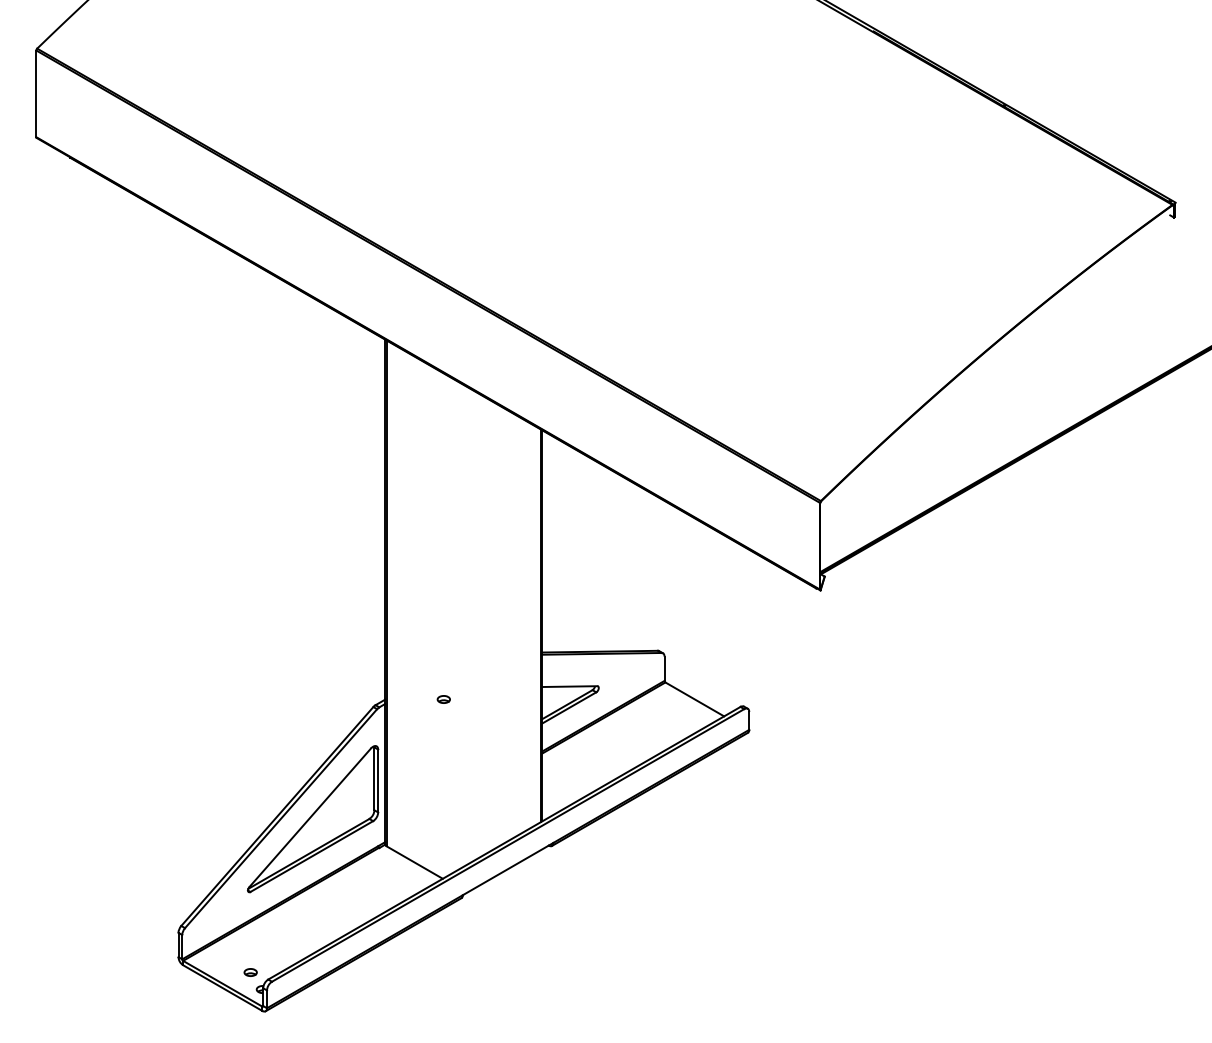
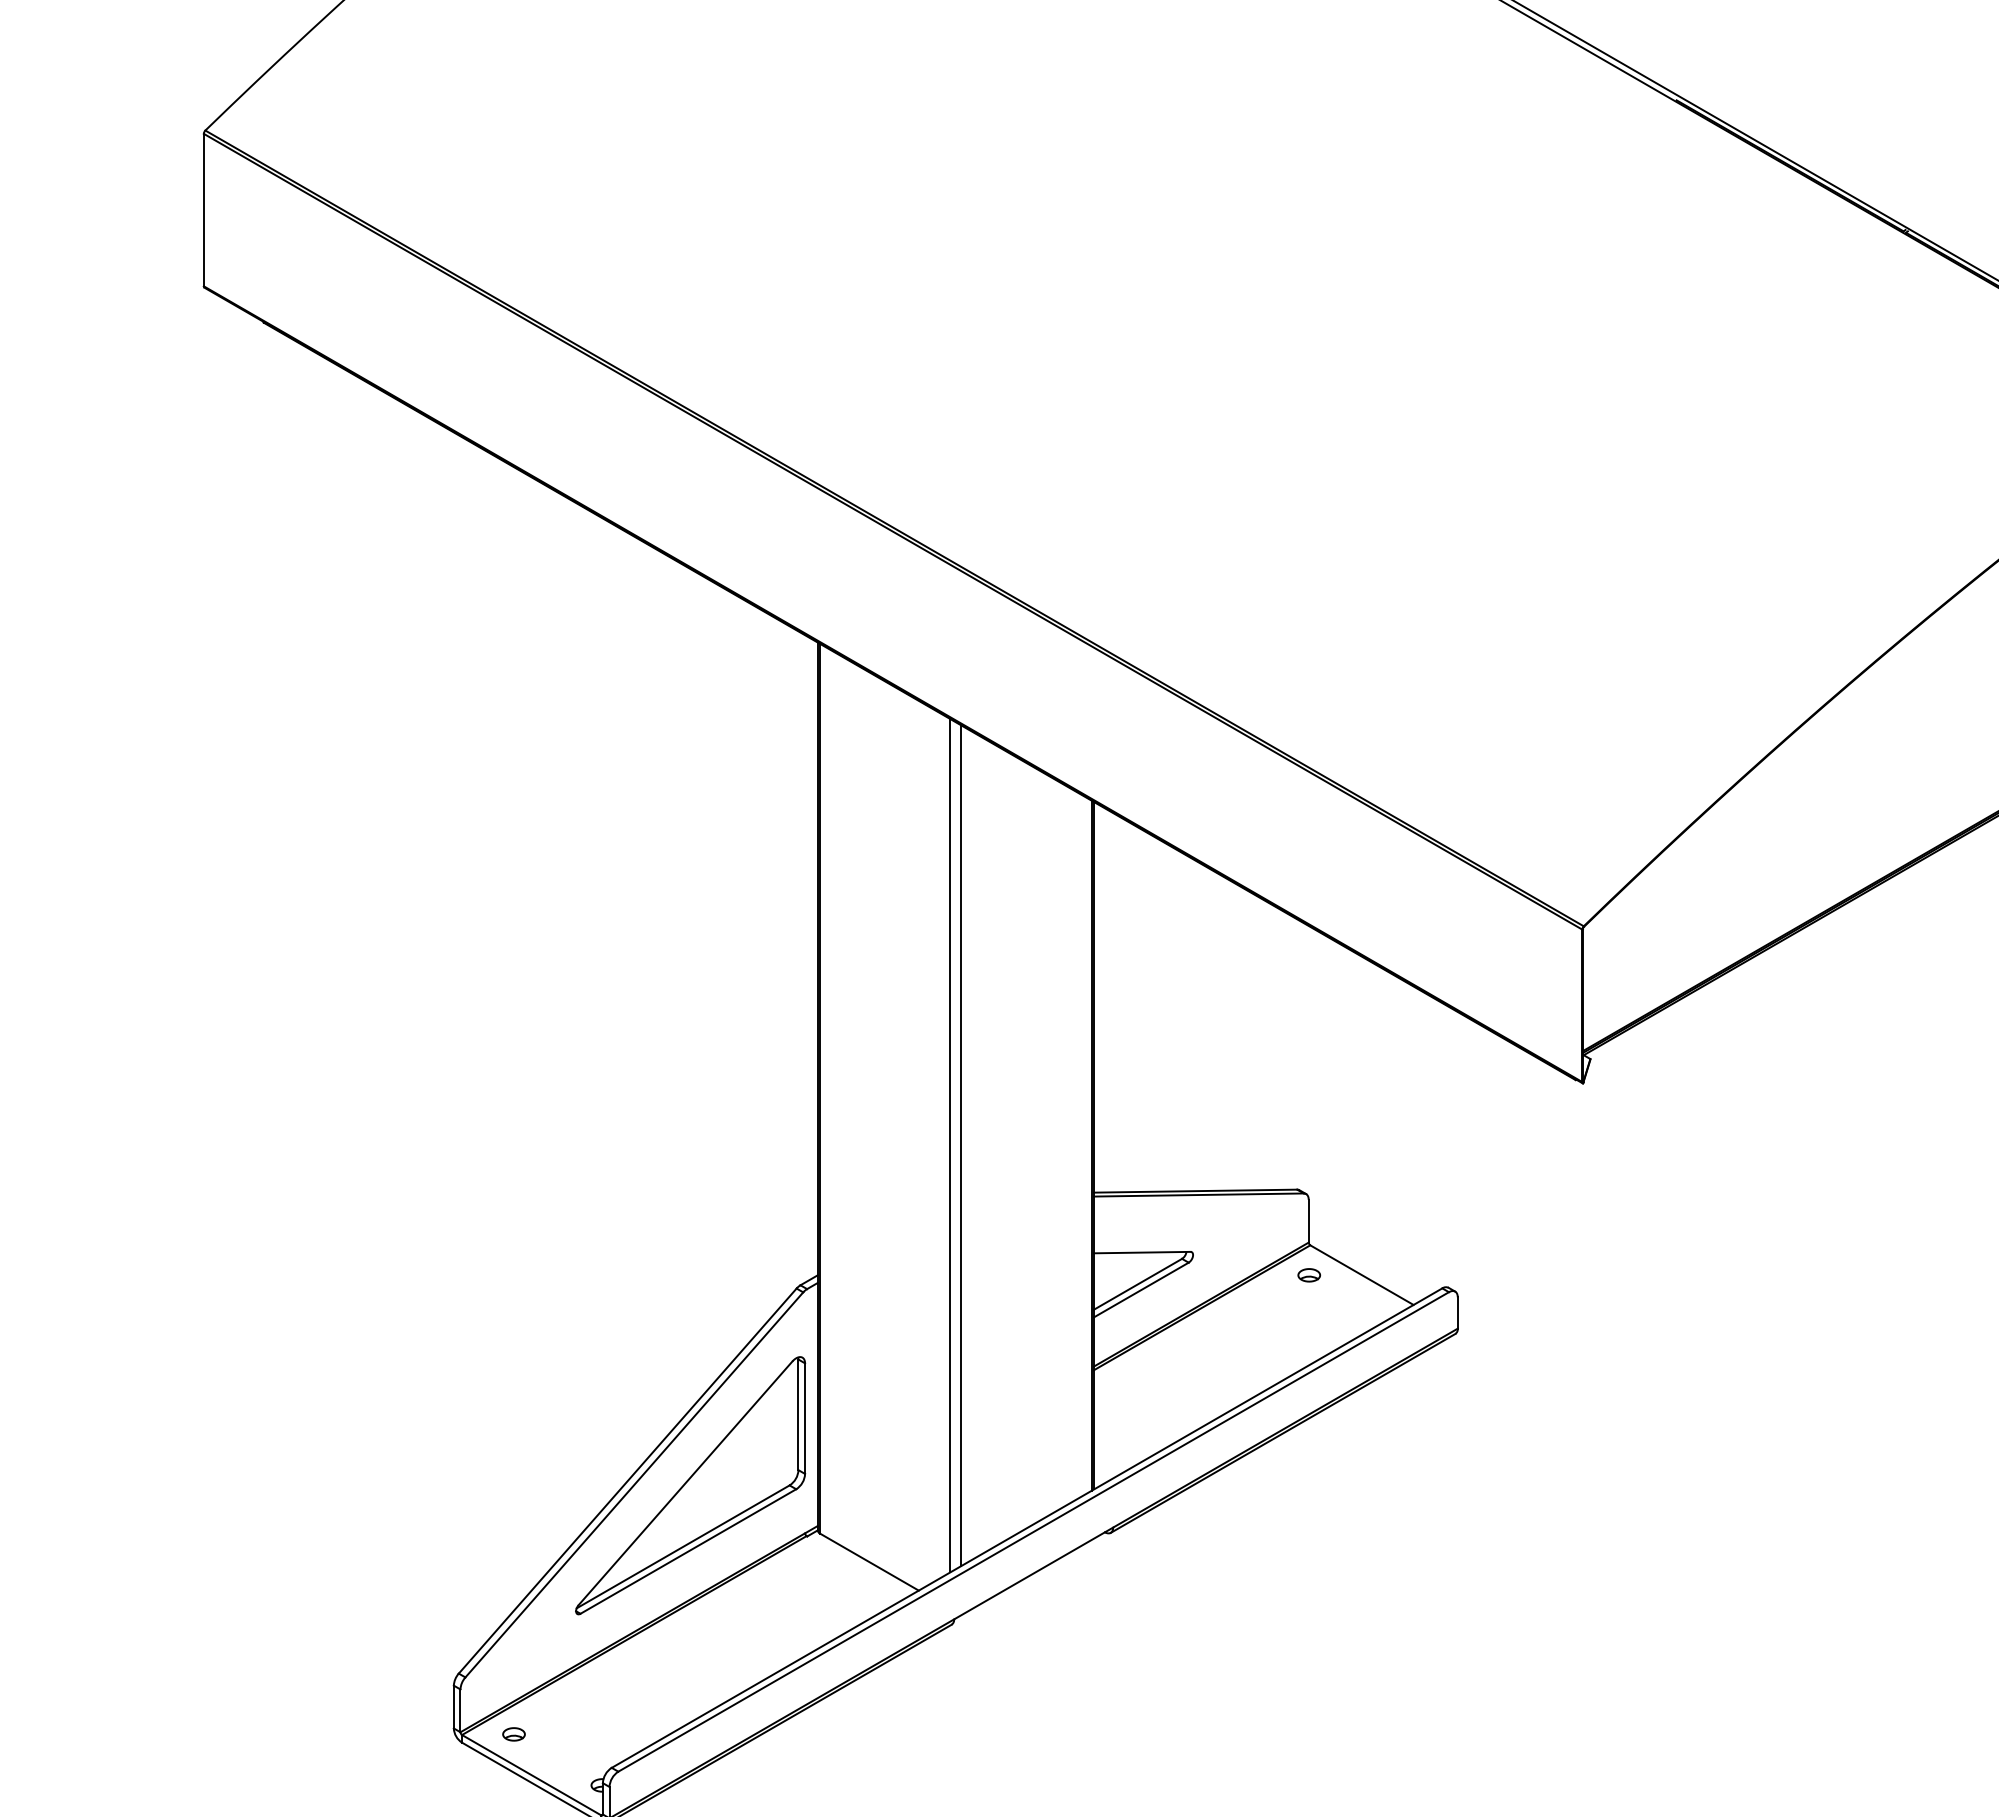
line: (460, 625) -> (949, 1145), added
line: (467, 625) -> (962, 1145), added
part: (443, 699) -> (1308, 1275), moved
part: (250, 972) -> (513, 1734), moved

